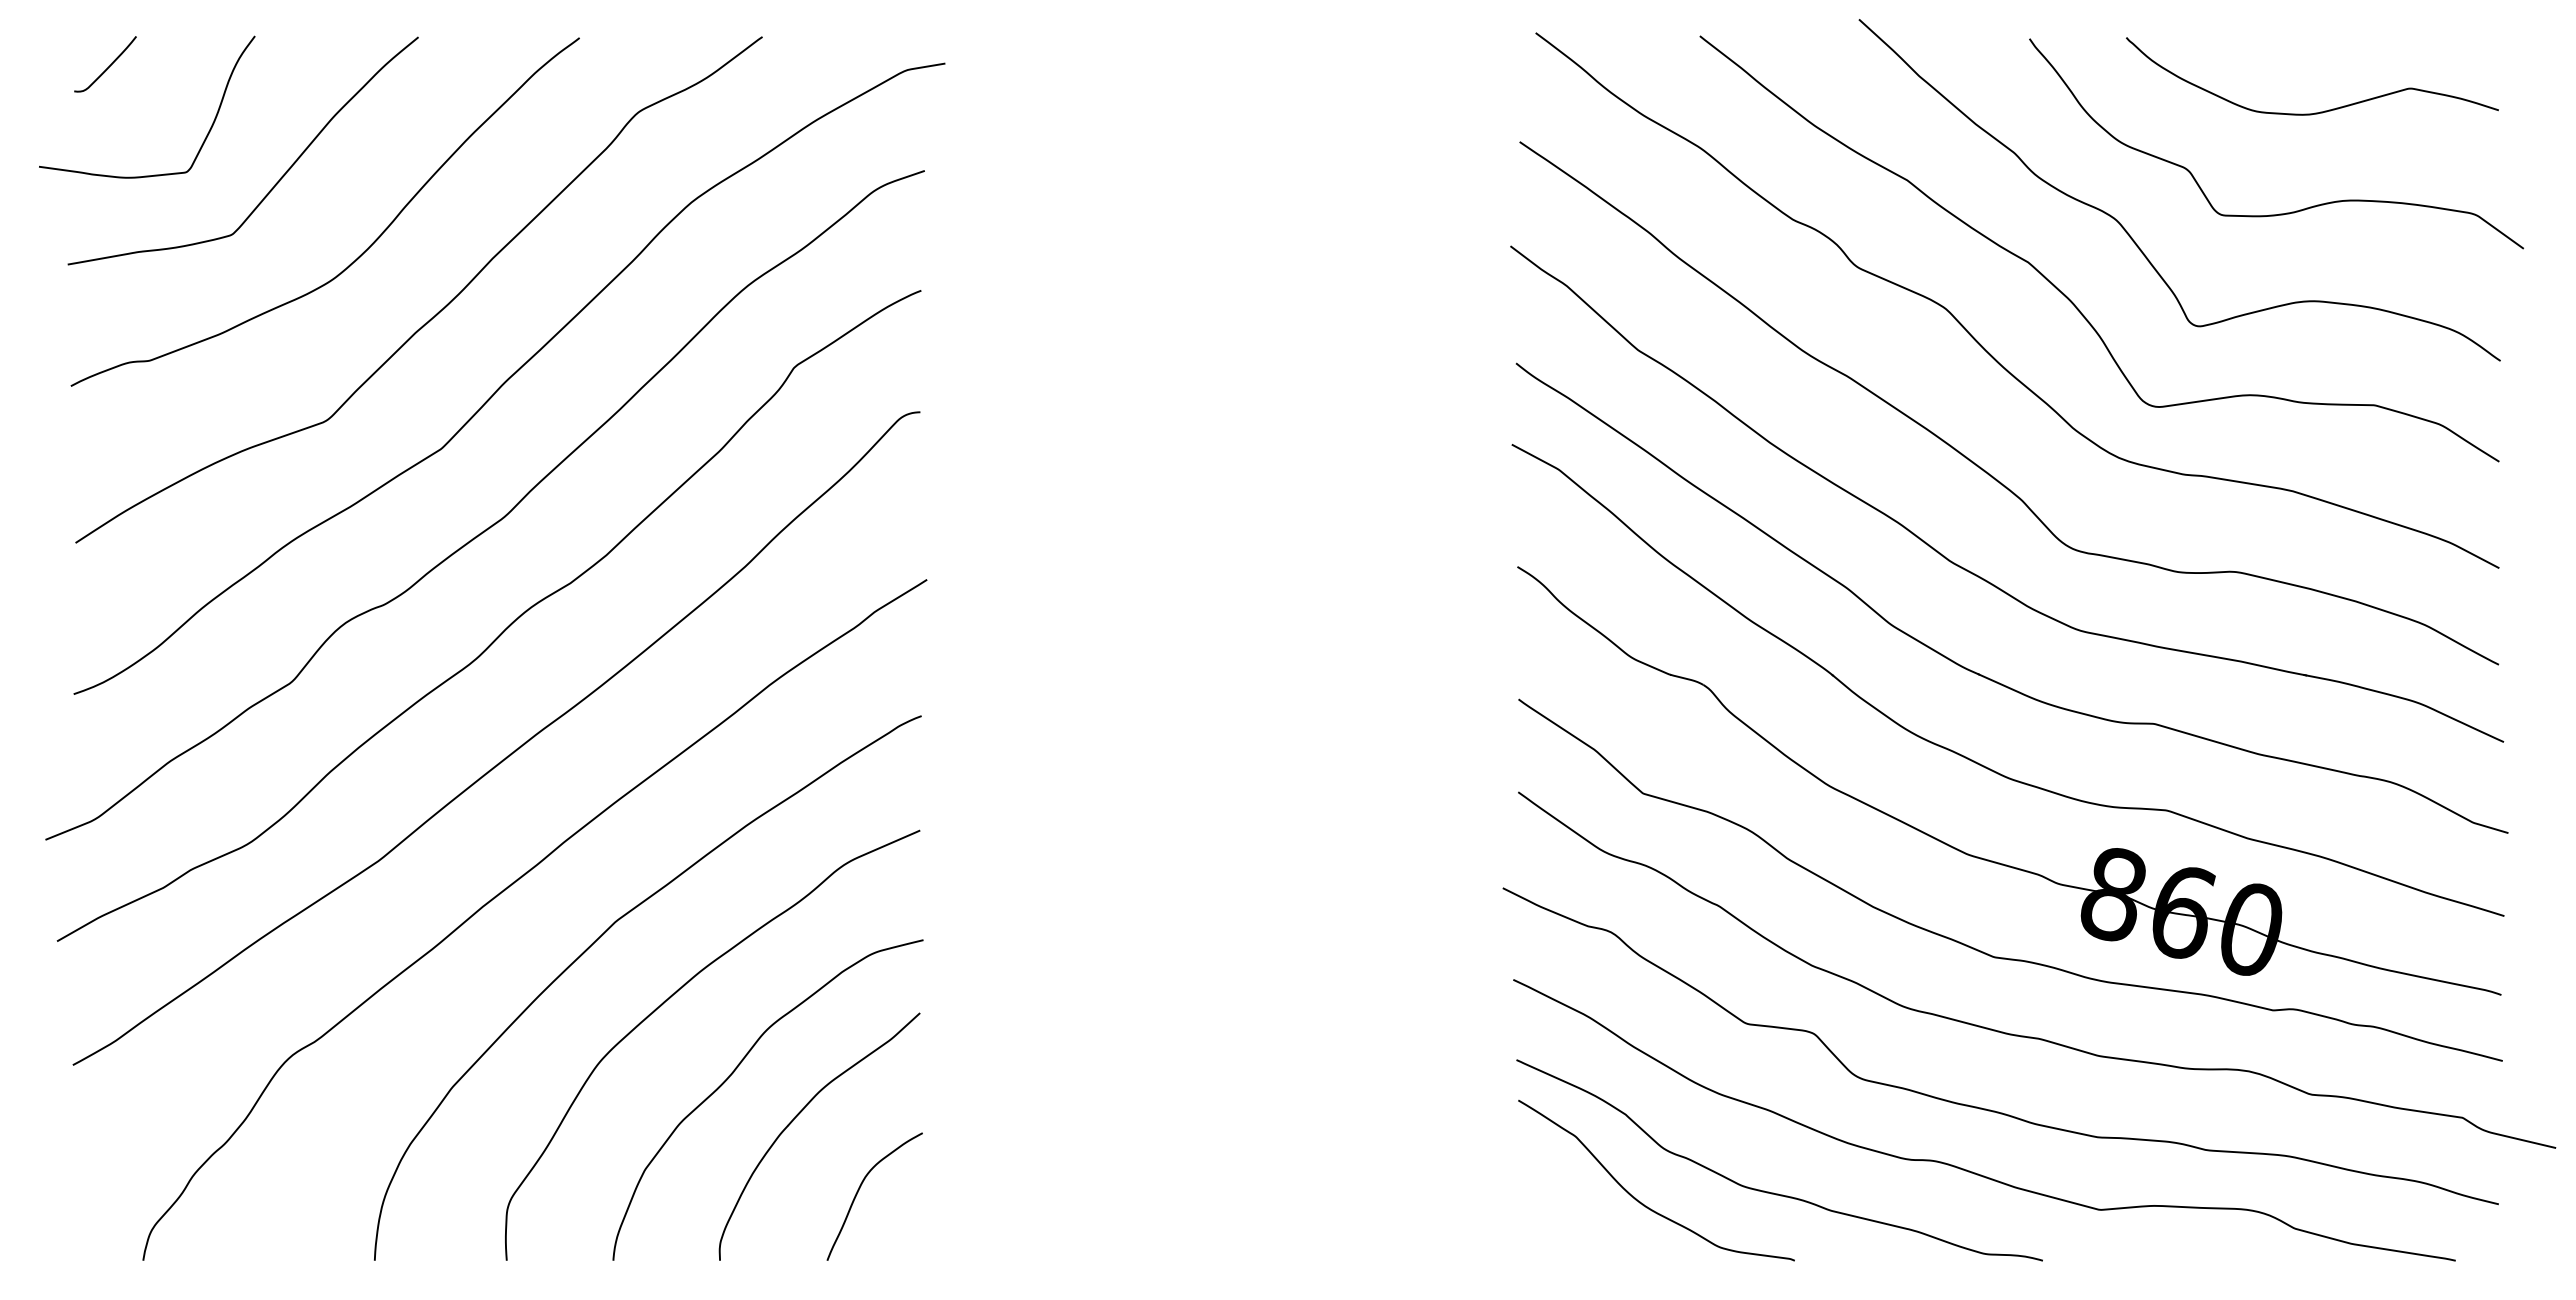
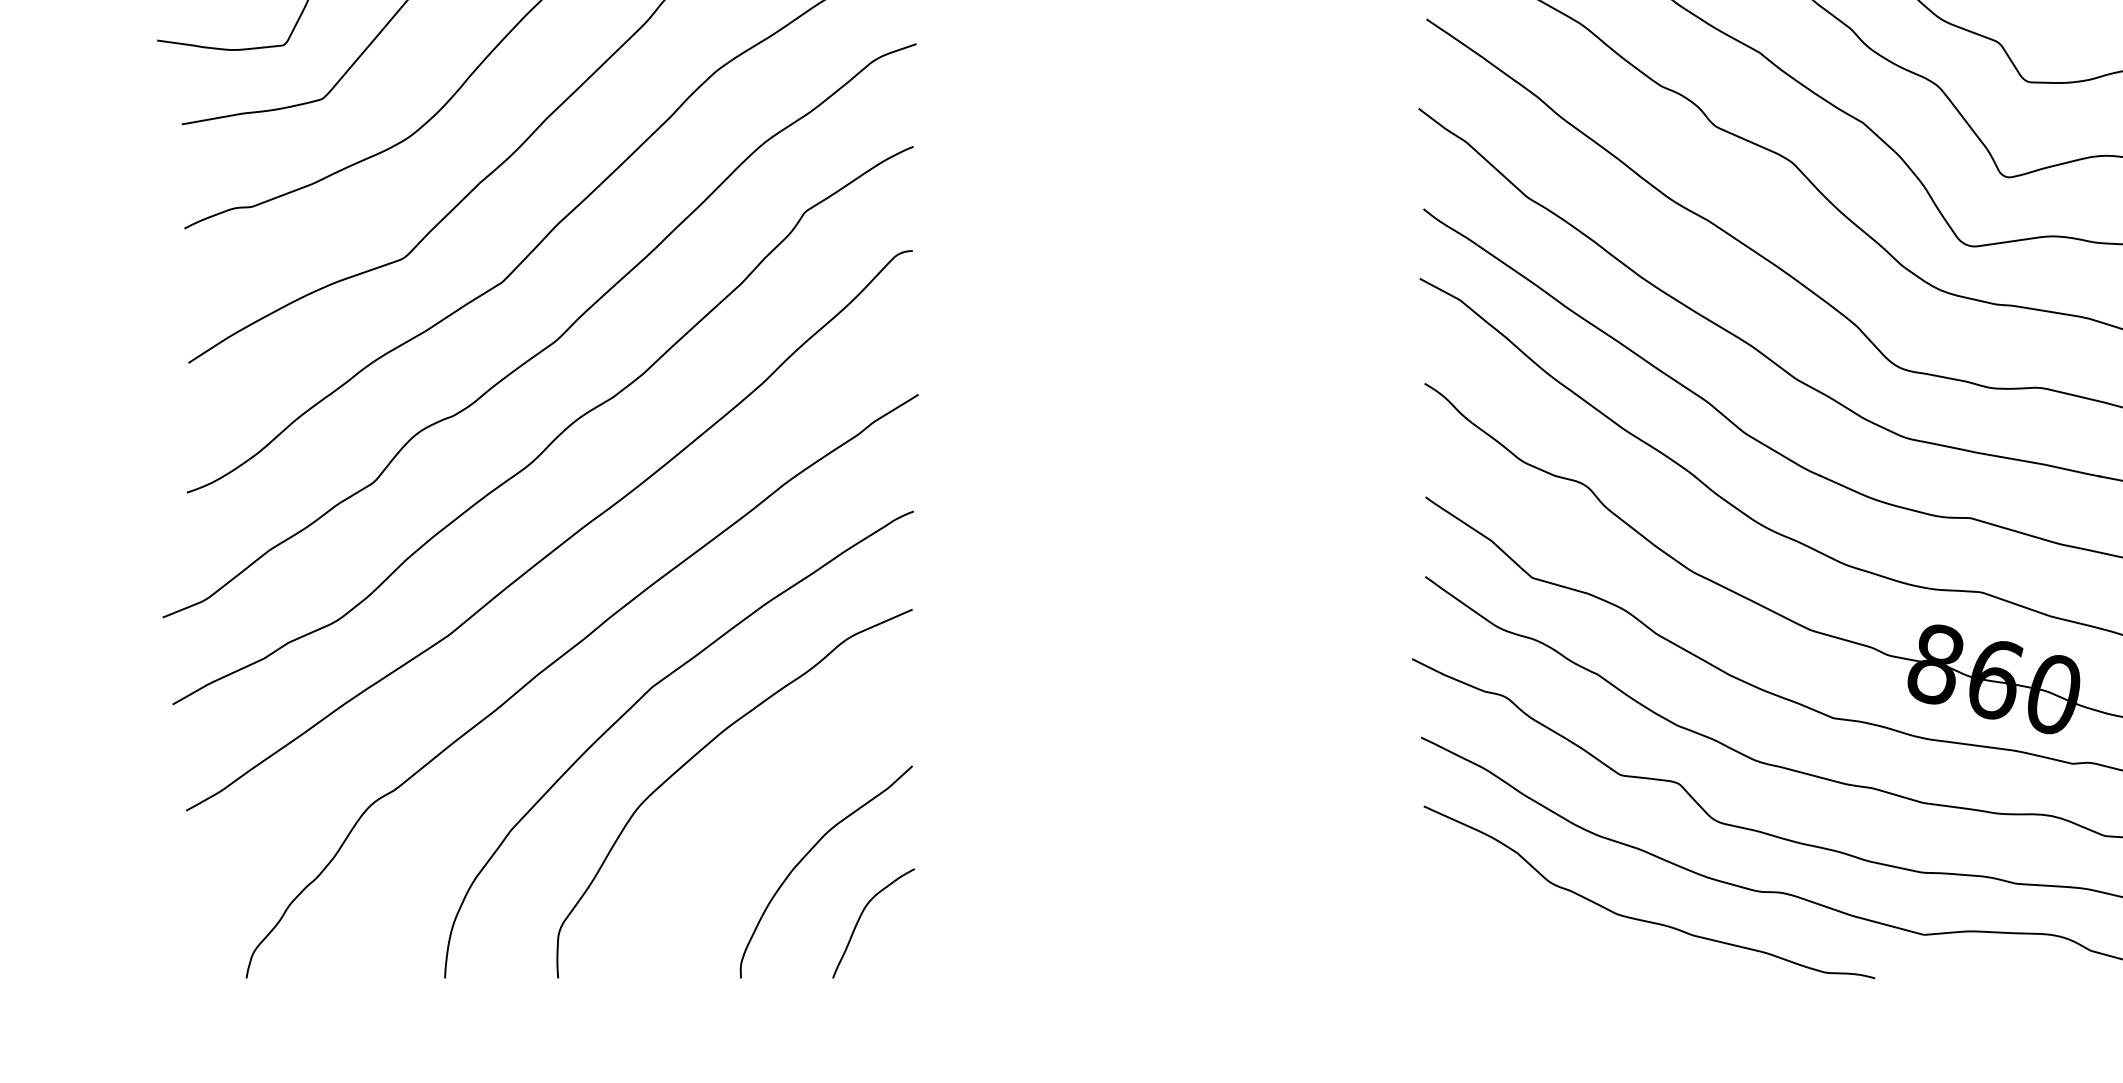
curve: (734, 1072) -> (753, 817), removed
curve: (1639, 1200) -> (1529, 926), removed

